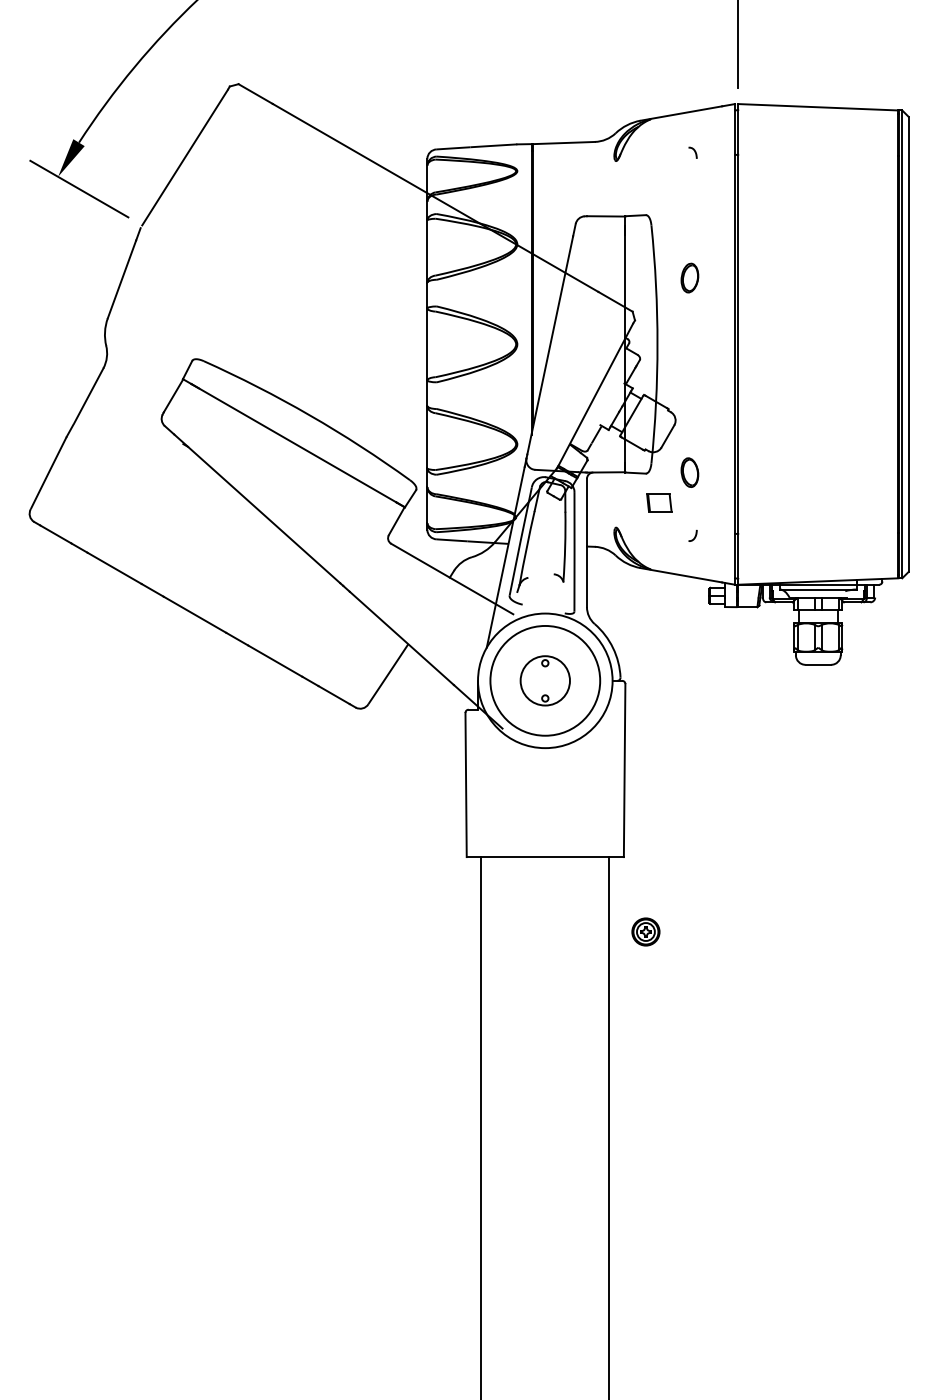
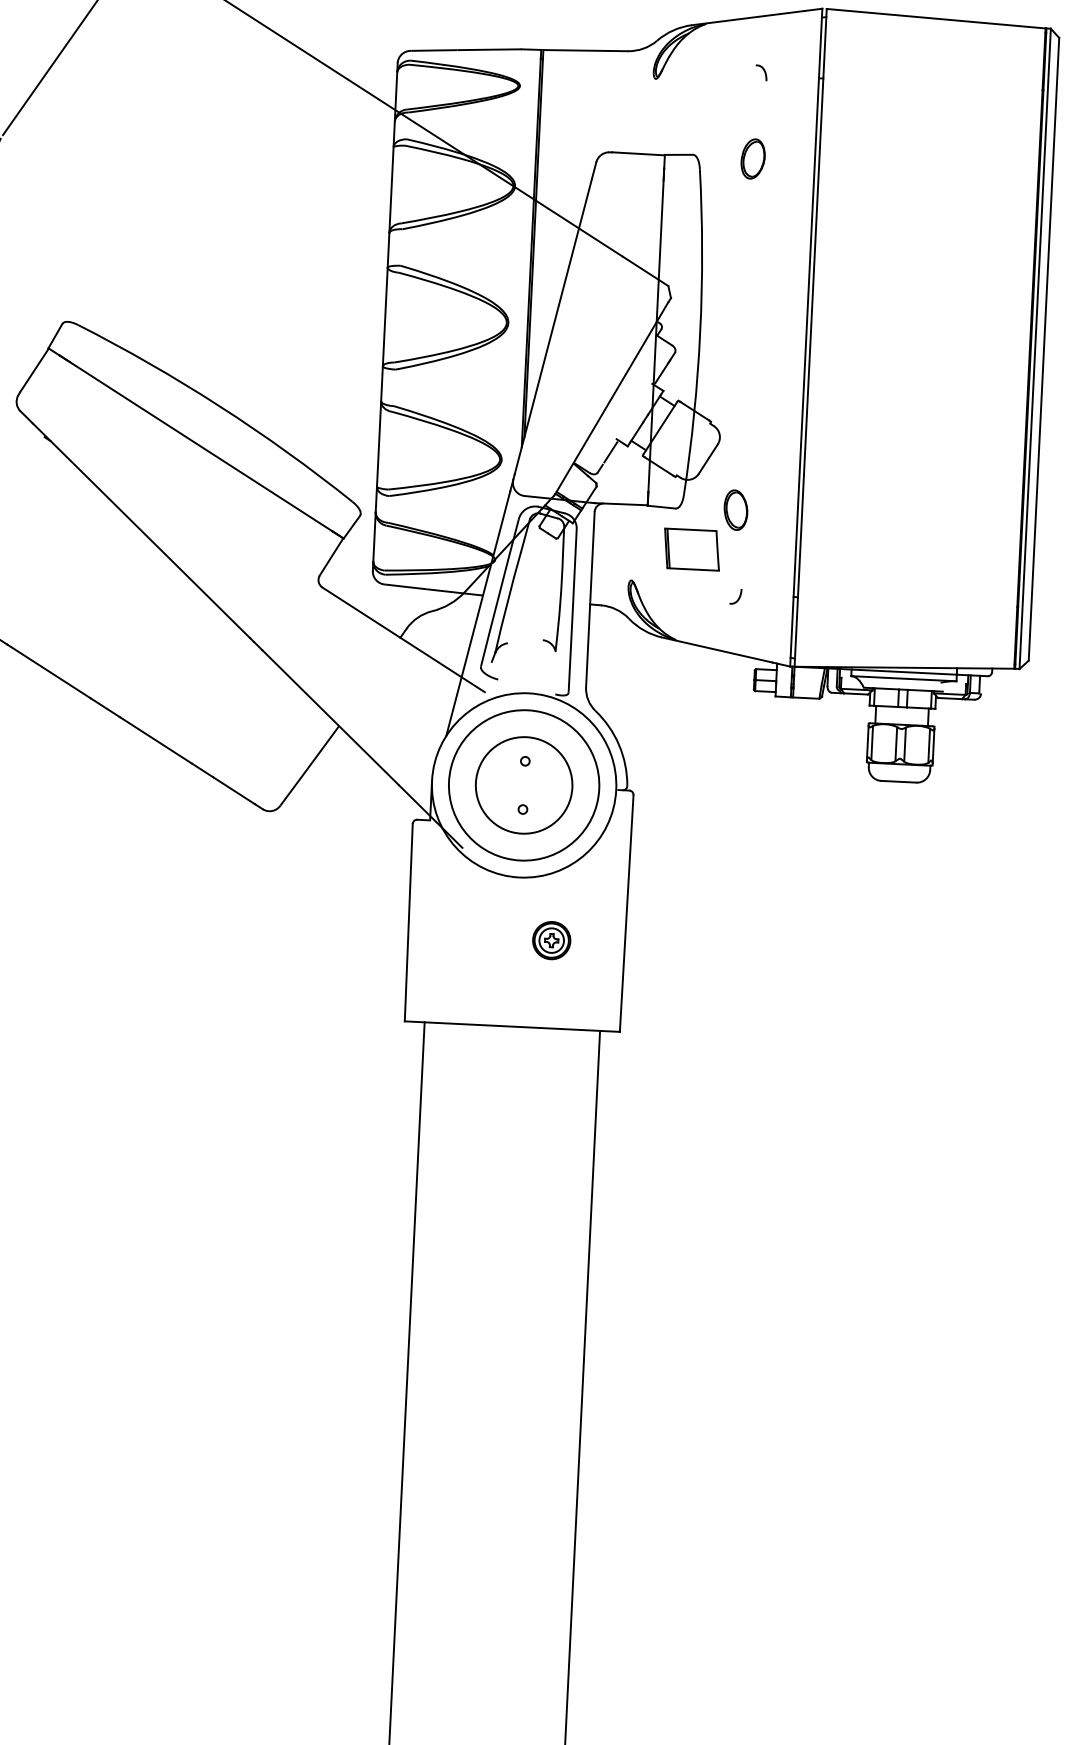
part: (689, 277) -> (752, 158), moved
part: (659, 502) -> (692, 548), size x1.67
circle: (545, 680) -> (524, 784), size x1.43
part: (645, 931) -> (551, 939), moved

